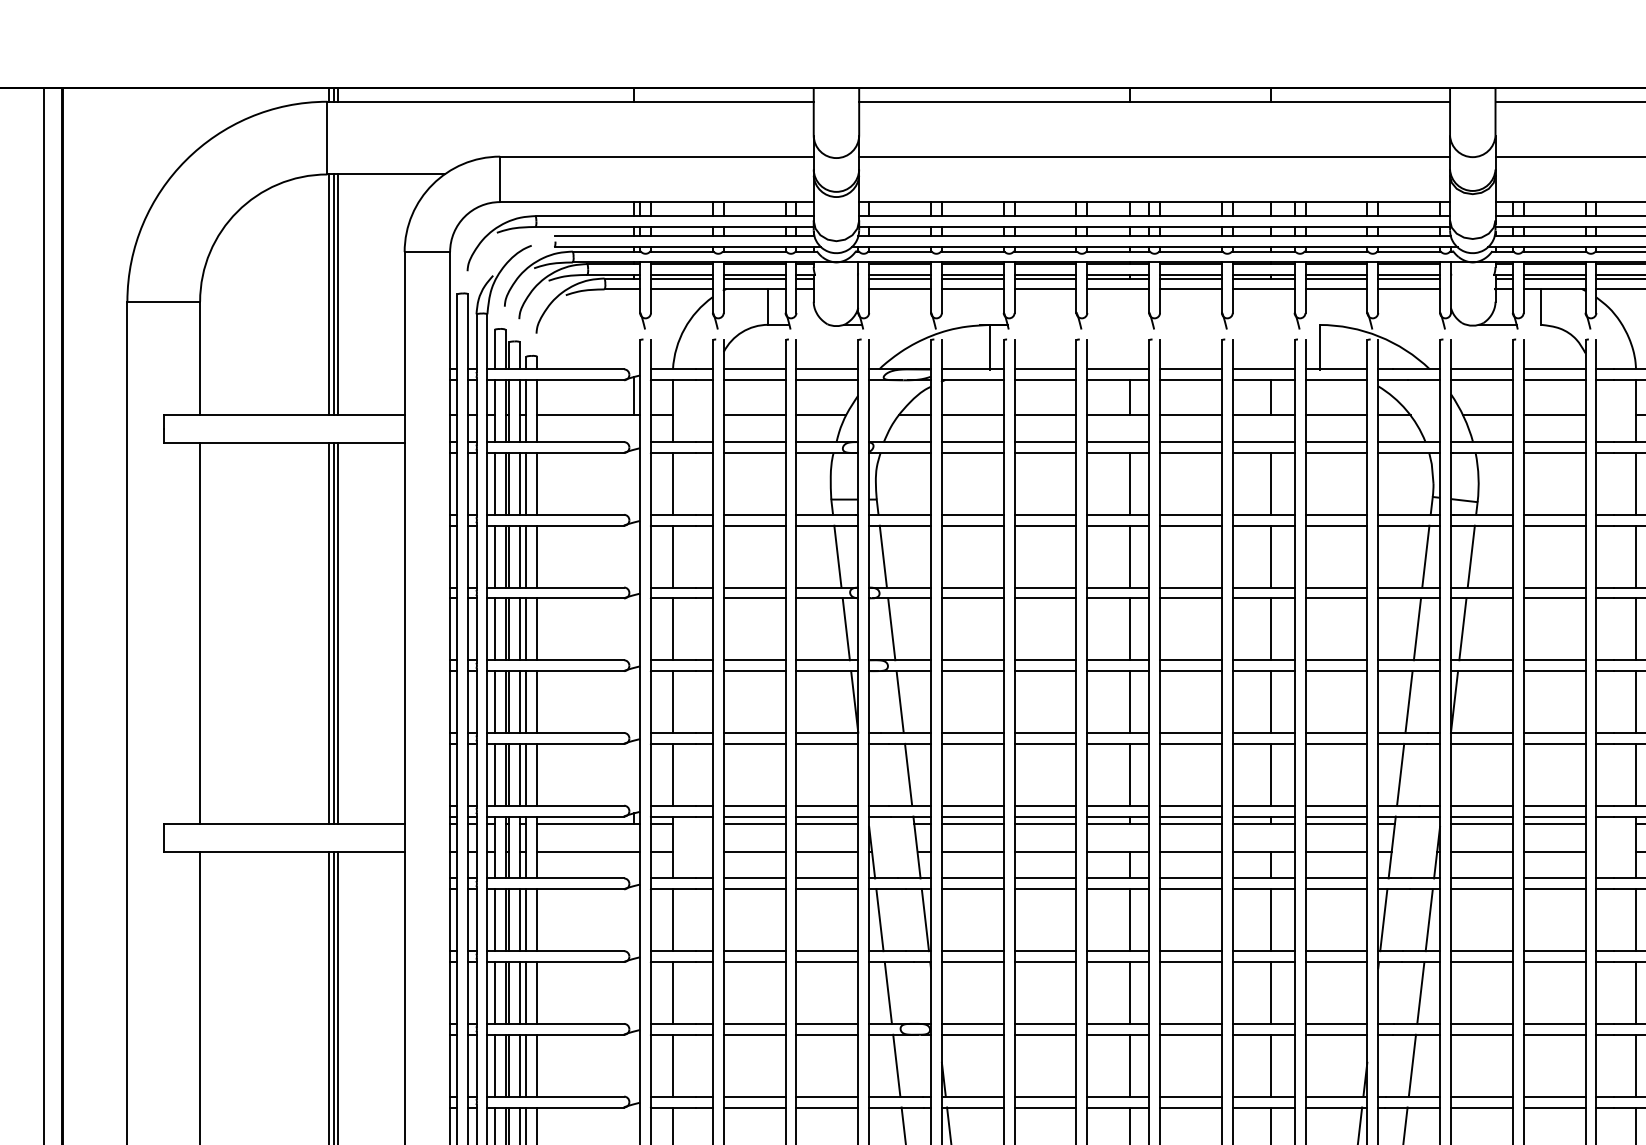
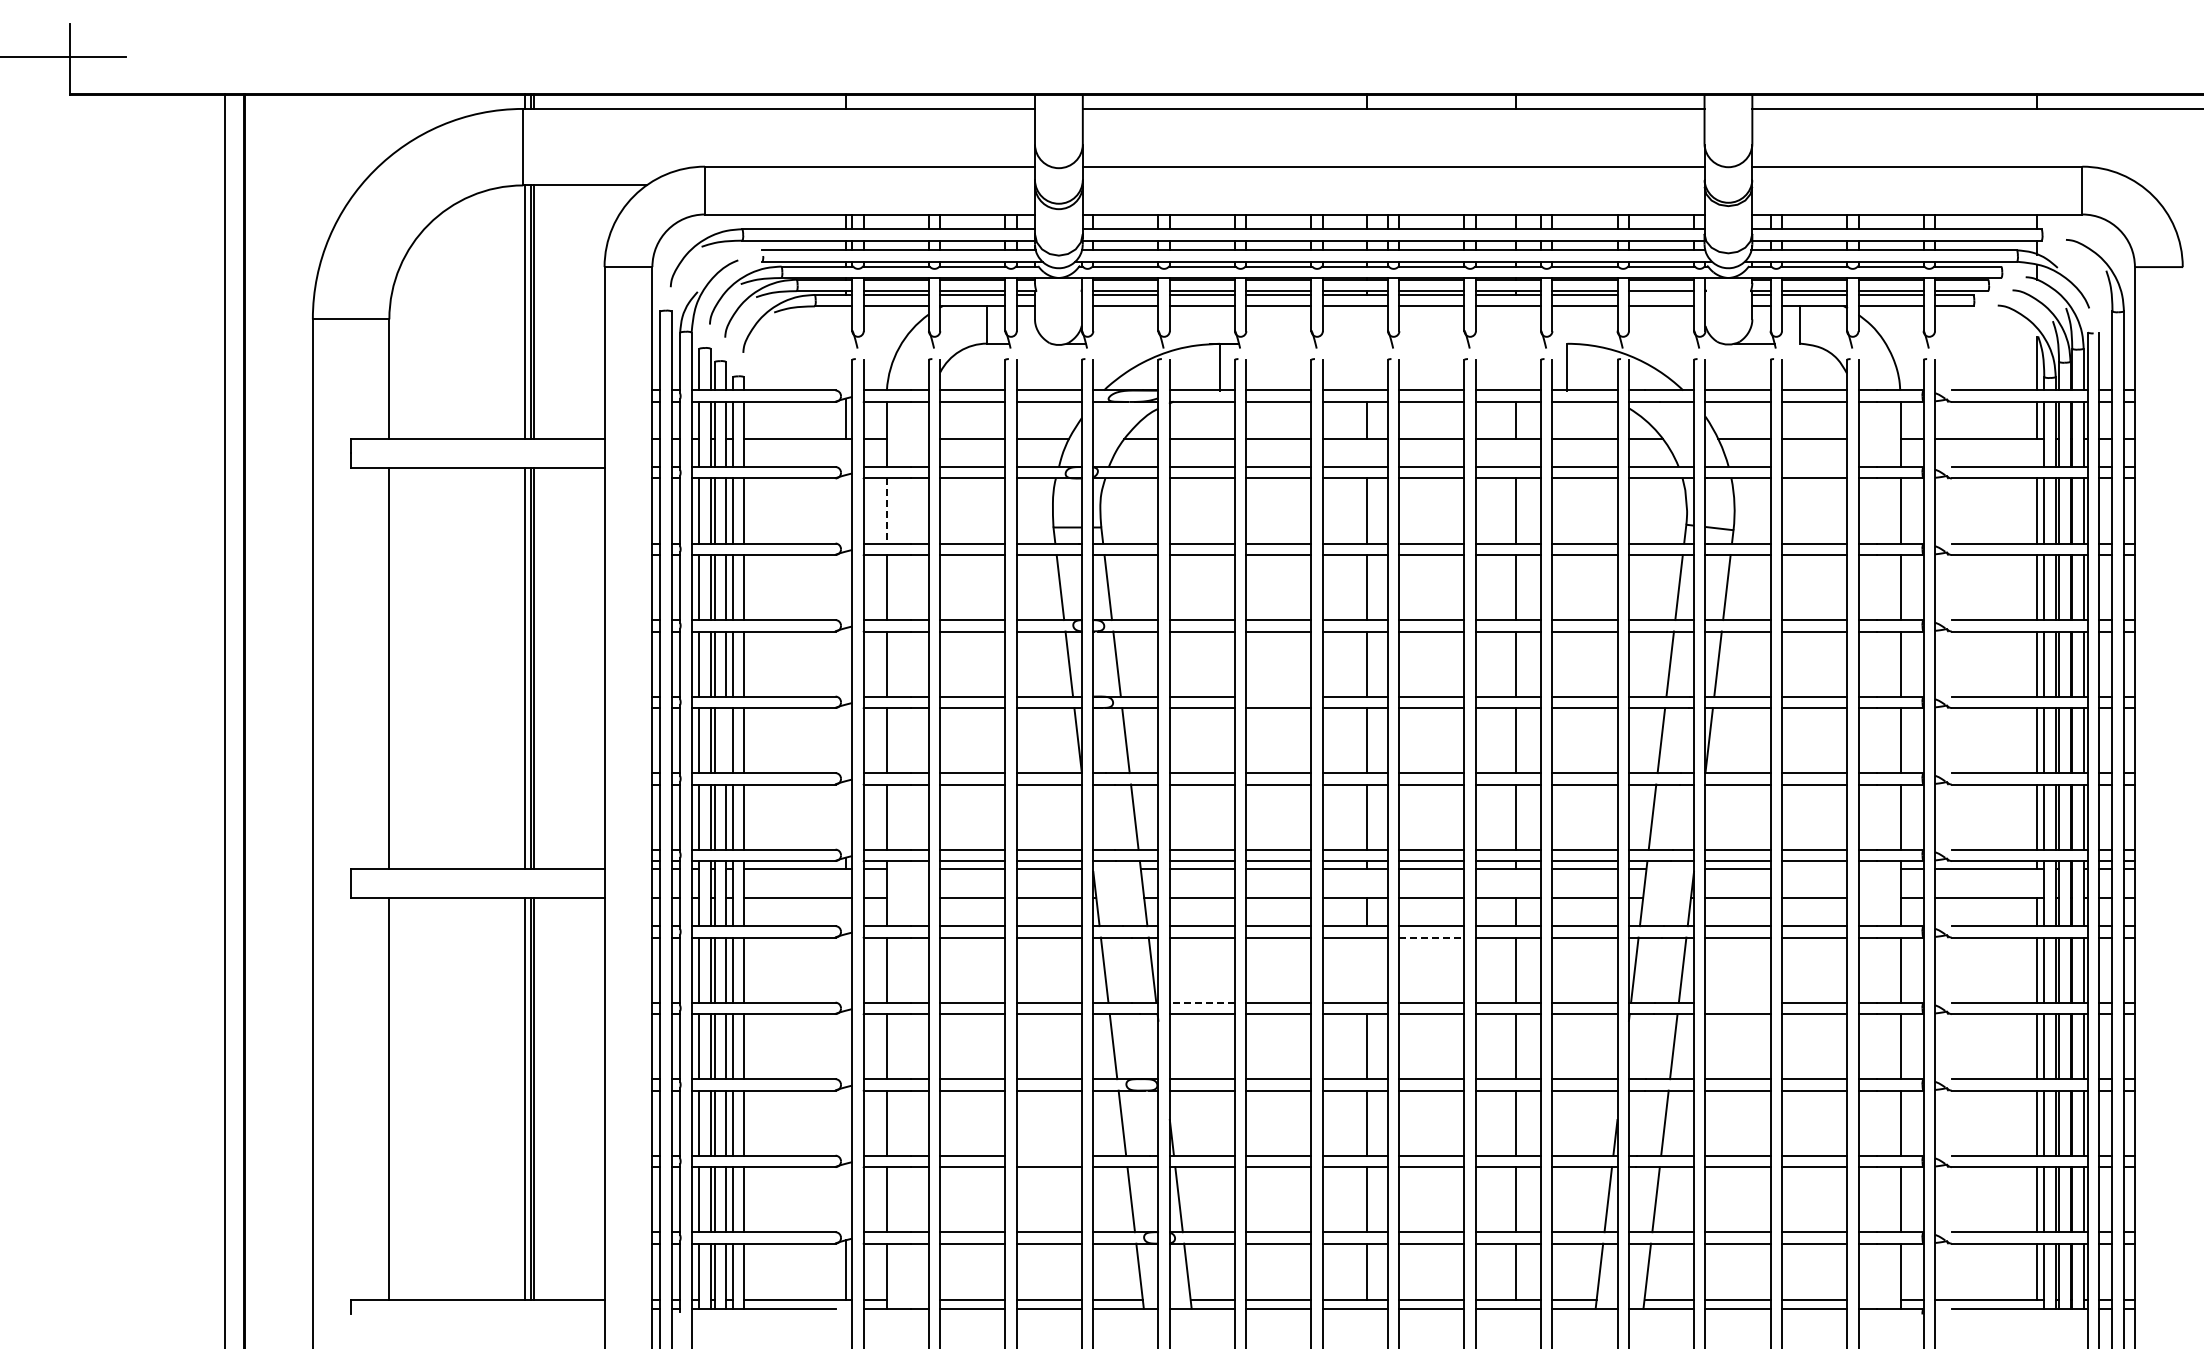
line: (1409, 278) -> (1661, 294), removed
line: (1554, 442) -> (1814, 467), removed
line: (672, 484) -> (886, 511), solid -> dashed
line: (1045, 660) -> (1278, 696), removed
line: (520, 702) -> (726, 740), removed
line: (1554, 824) -> (1814, 869), removed
line: (1190, 889) -> (1431, 937), solid -> dashed
line: (1129, 919) -> (1367, 969), removed
line: (972, 951) -> (1202, 1002), solid -> dashed
line: (1481, 951) -> (1737, 1002), removed
line: (826, 1096) -> (1048, 1155), removed

